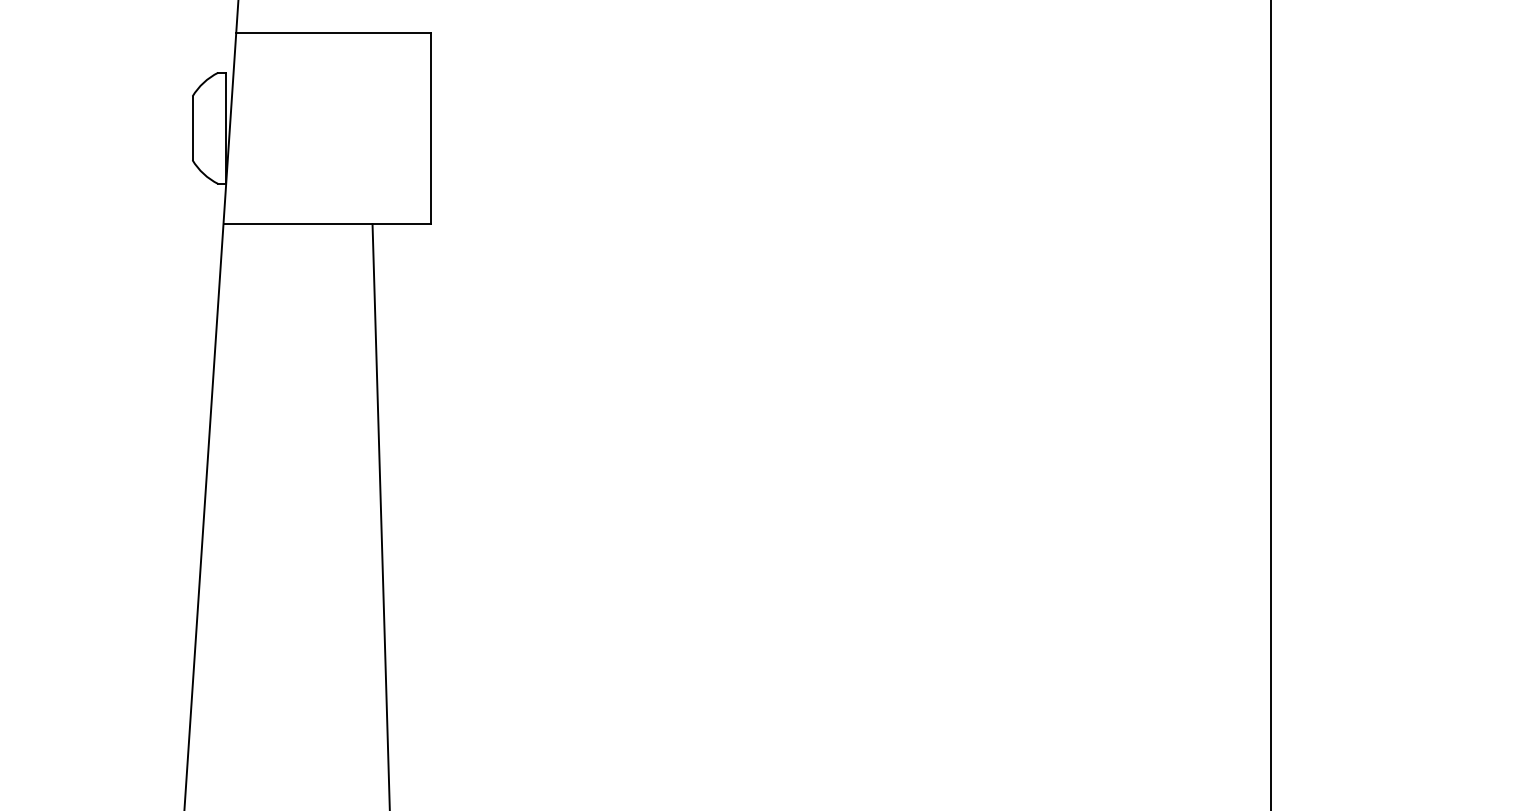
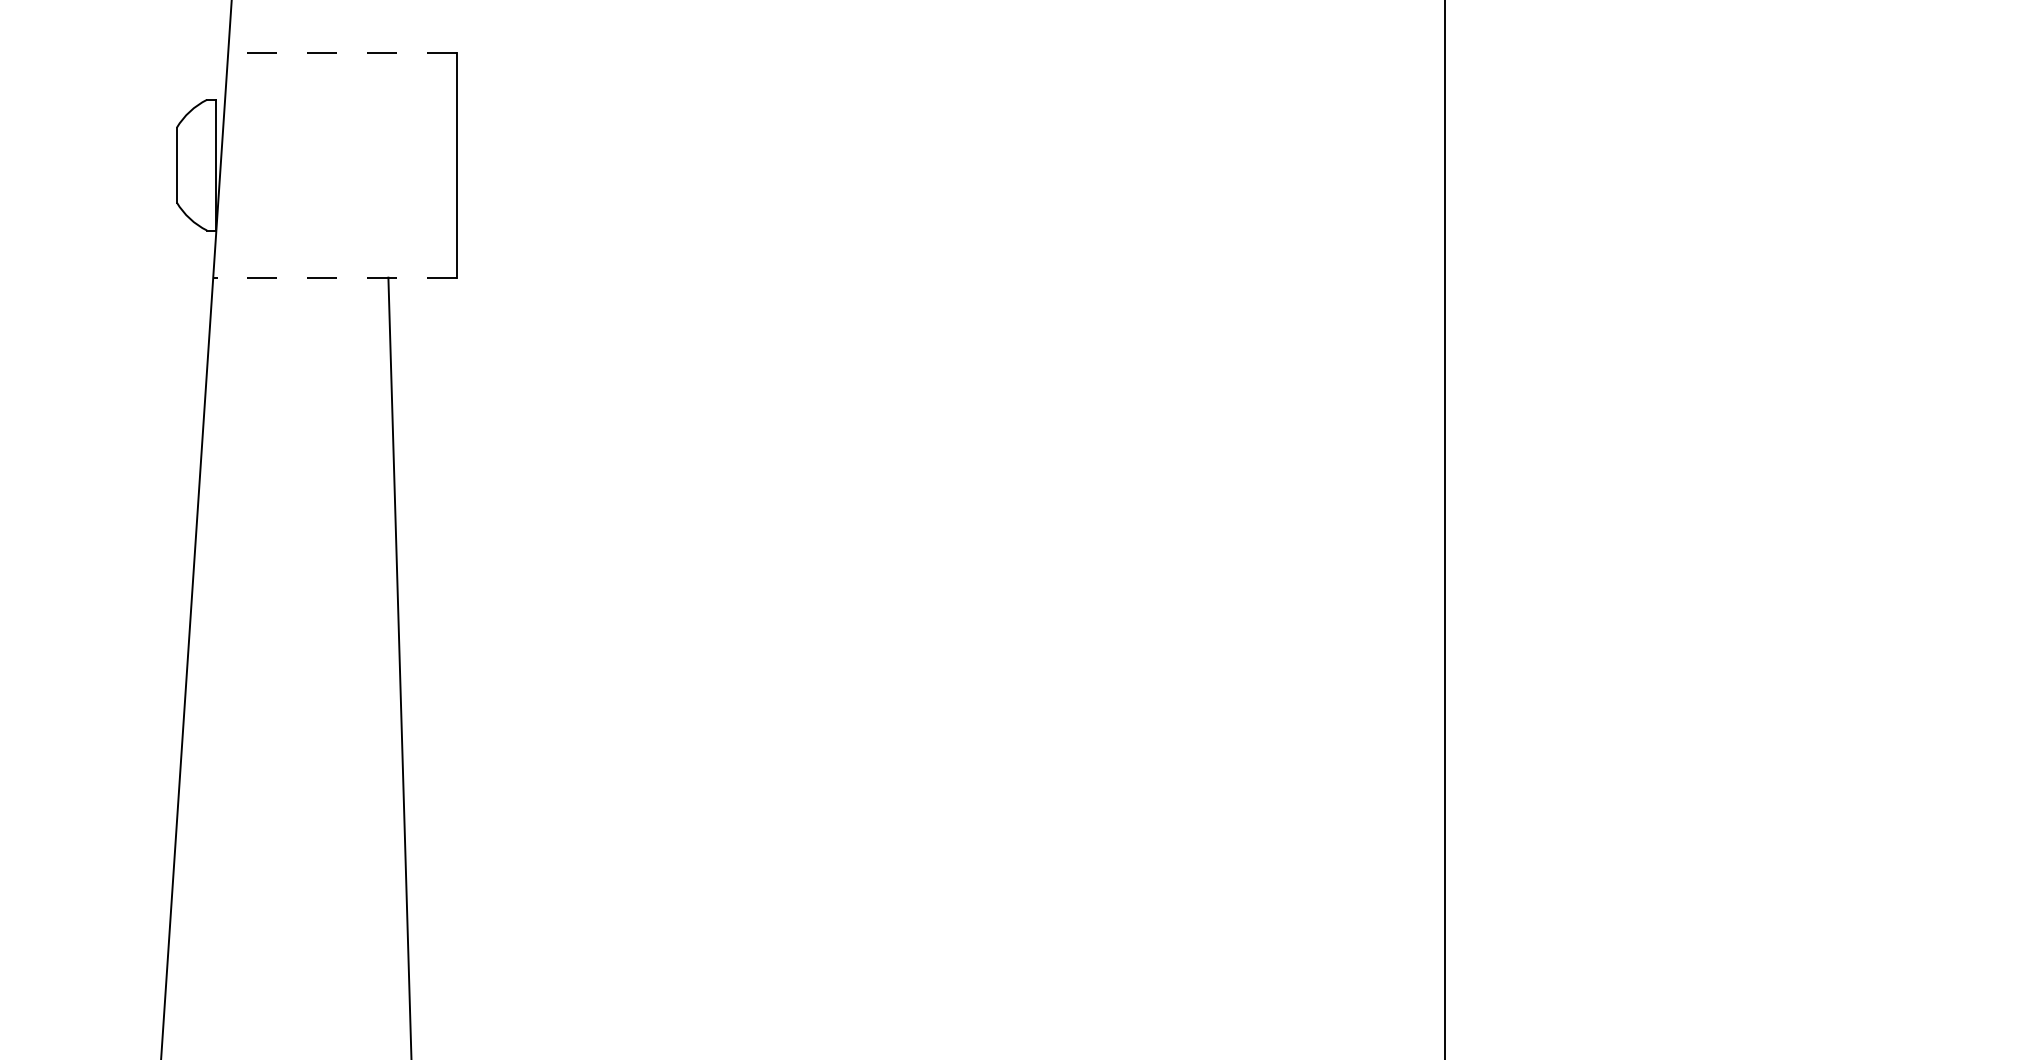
line: (332, 33) -> (341, 53), solid -> dashed
line: (327, 223) -> (335, 277), solid -> dashed

